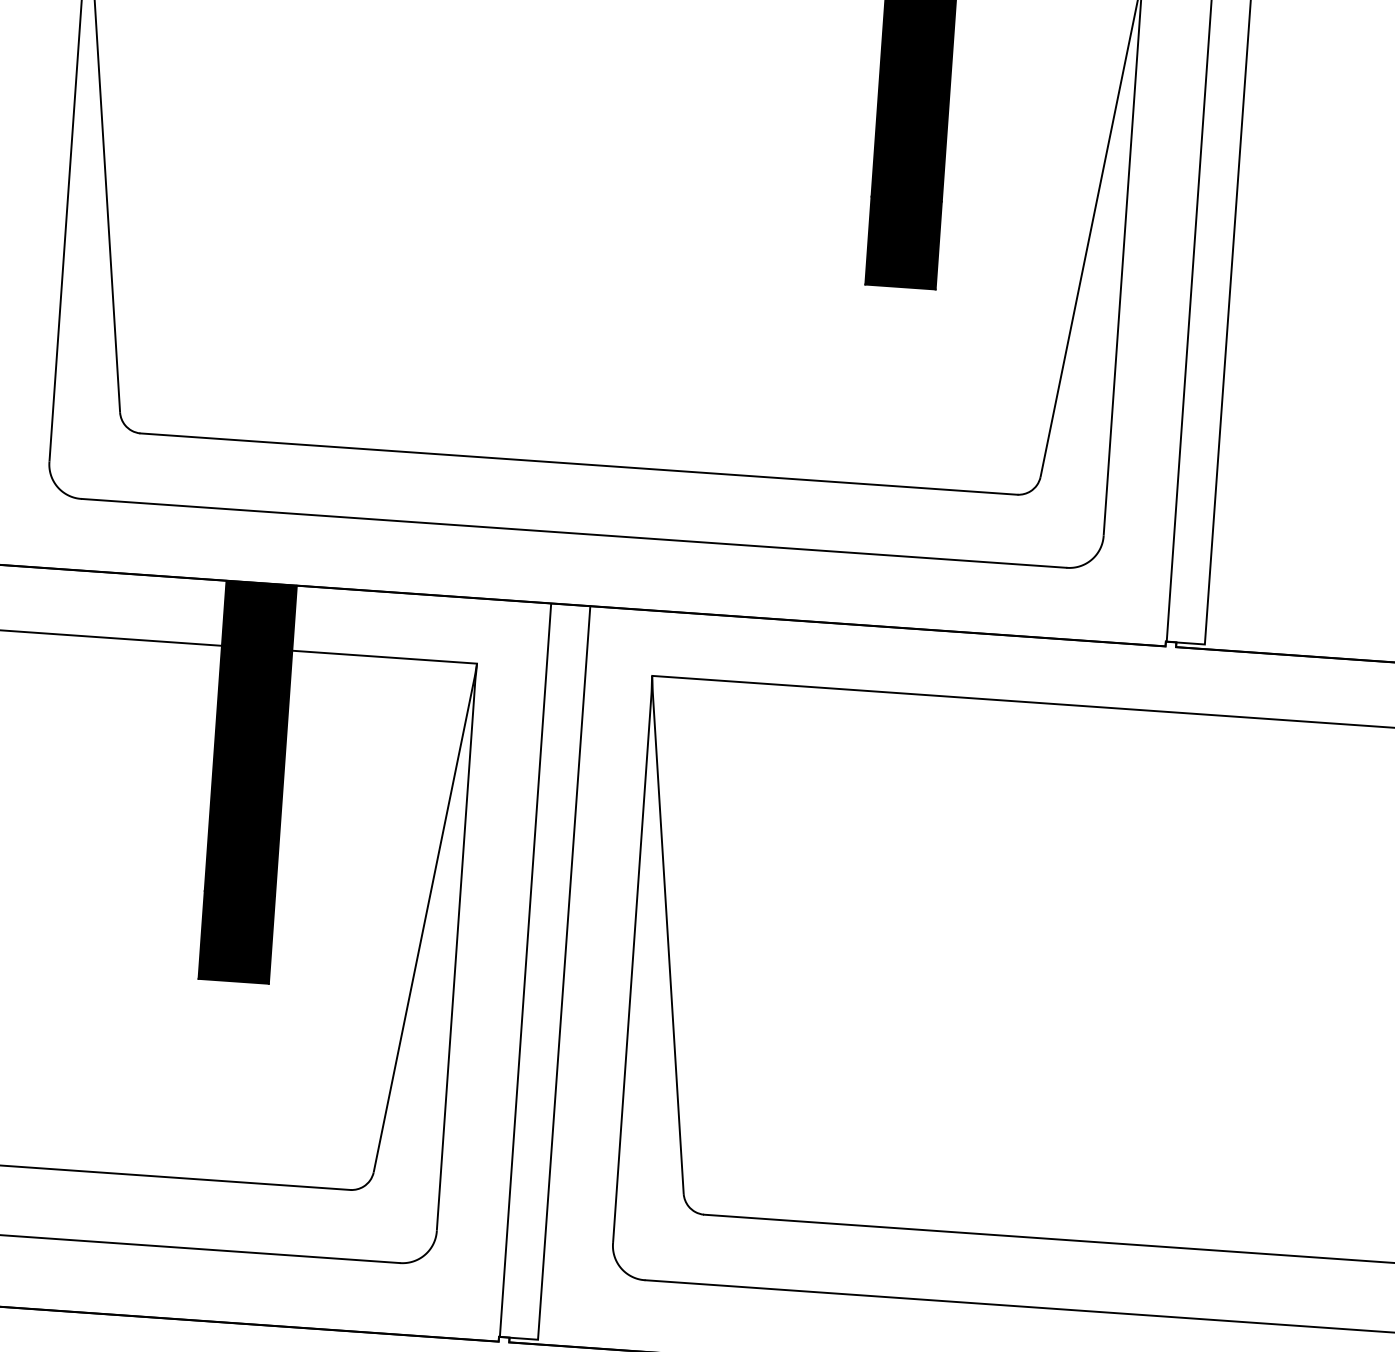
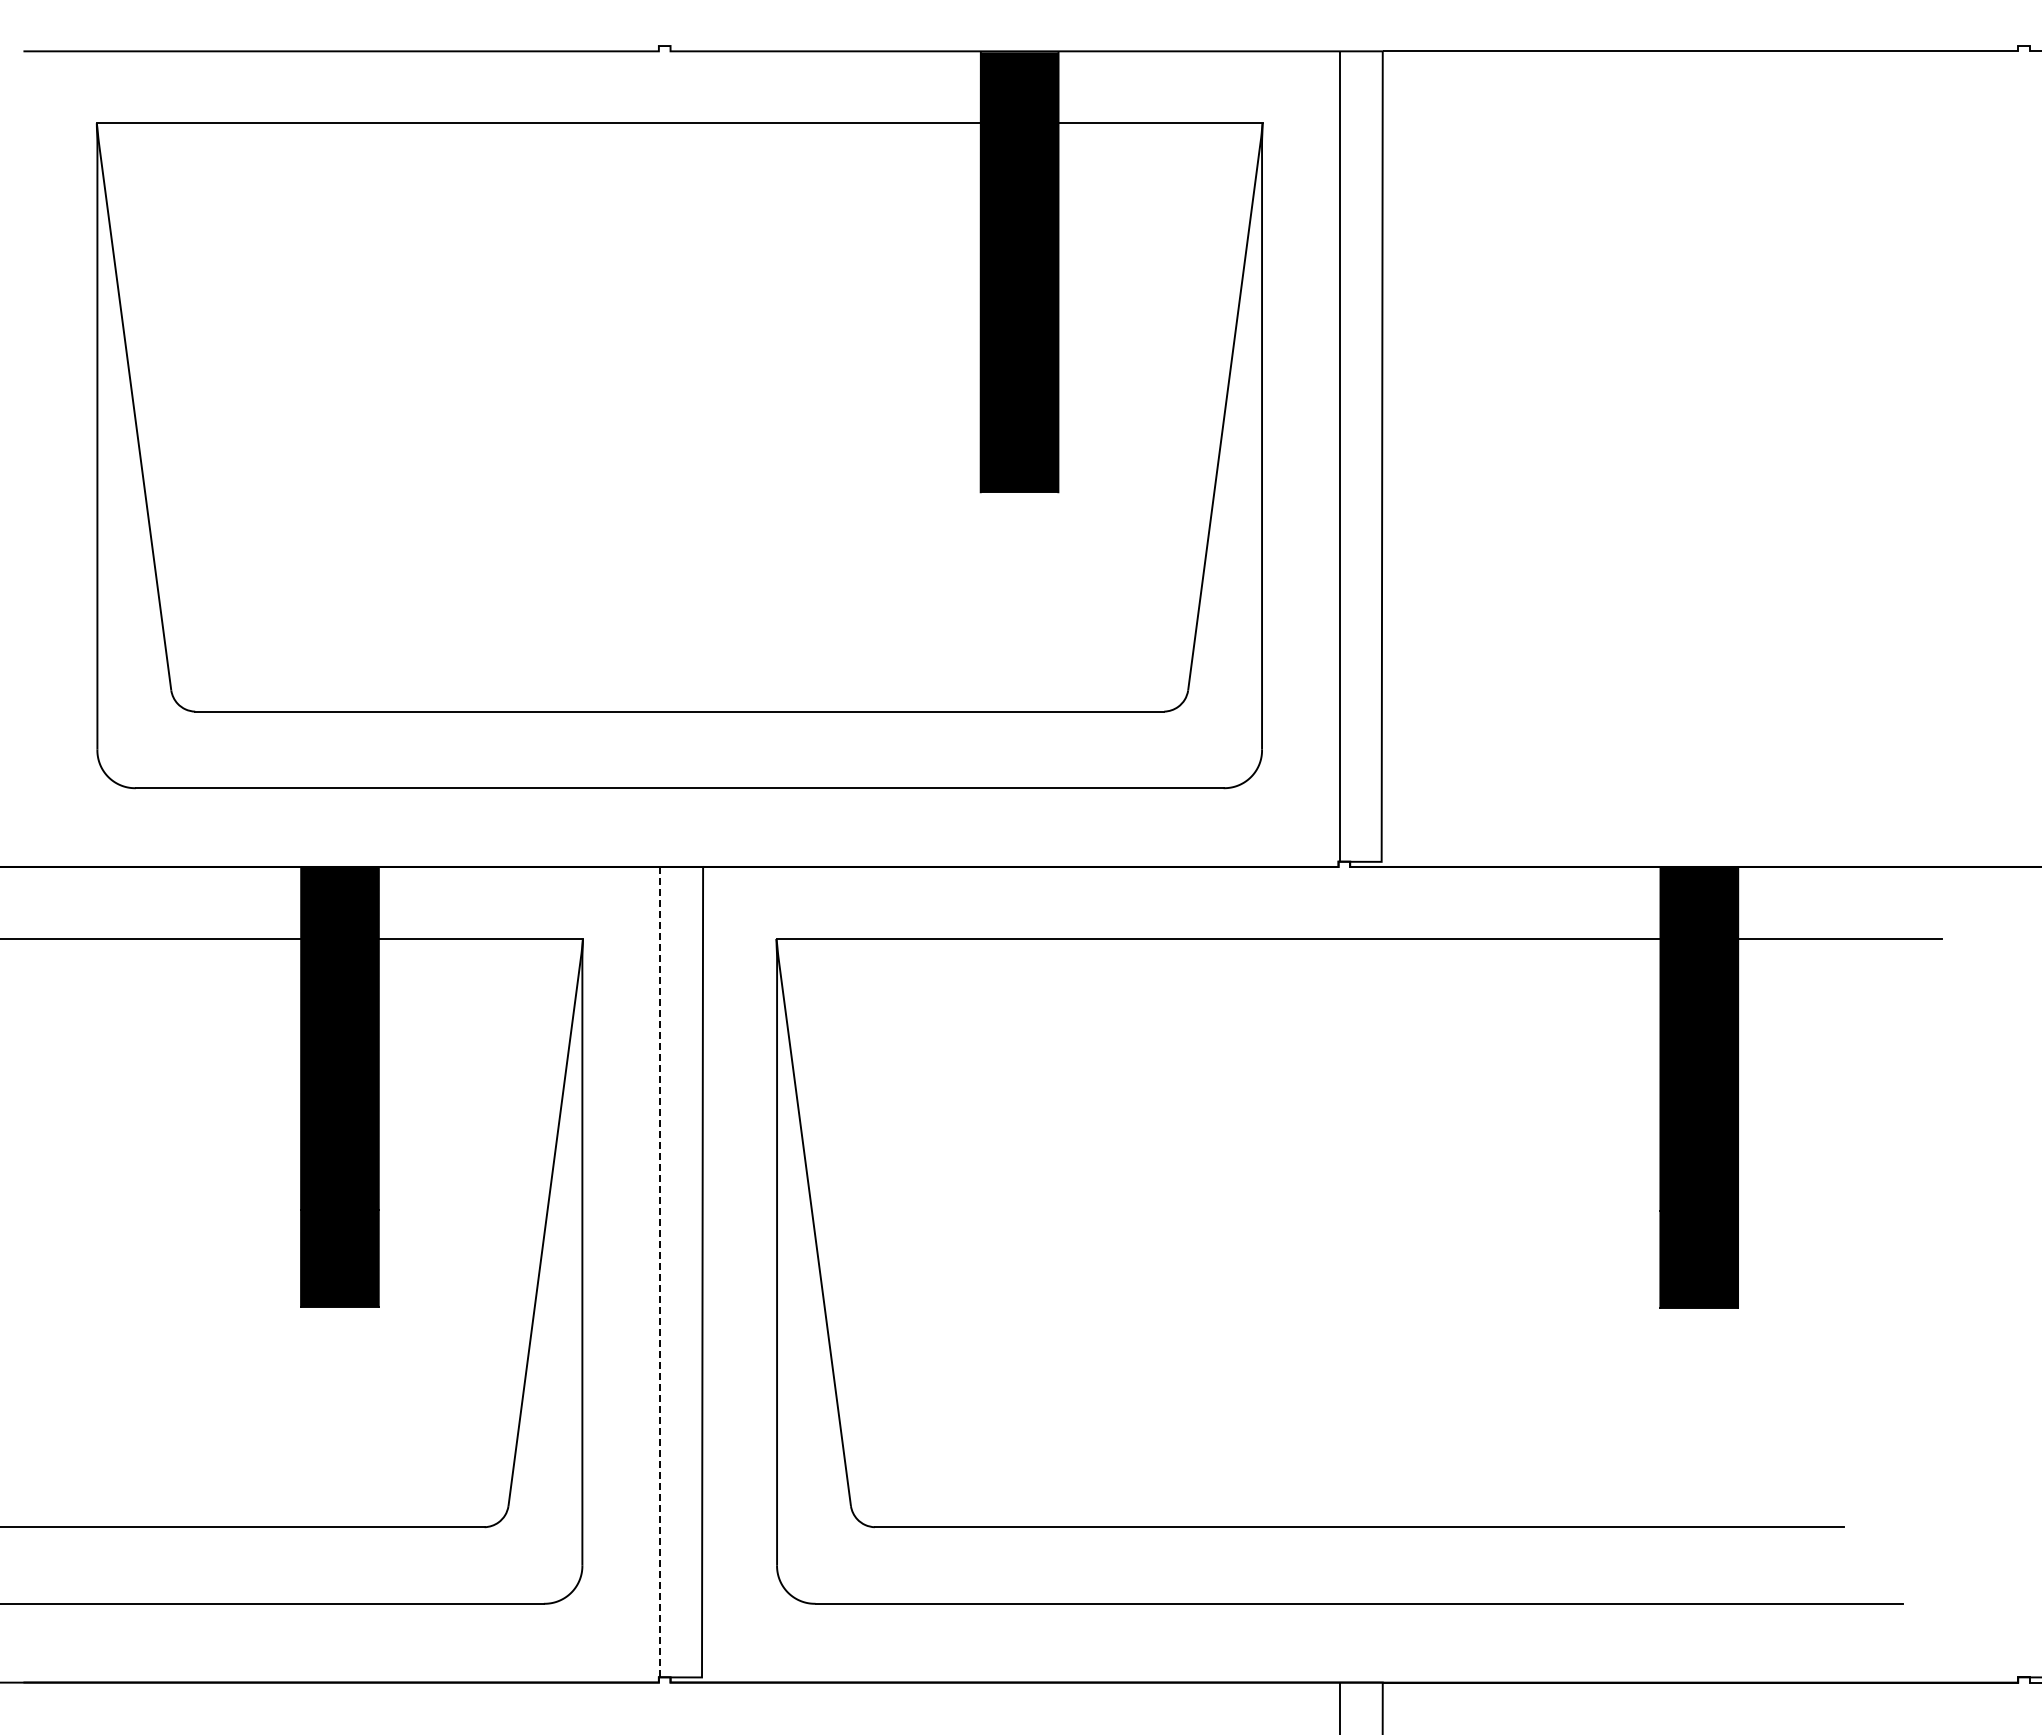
line: (525, 970) -> (659, 1272), solid -> dashed

